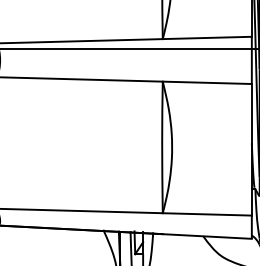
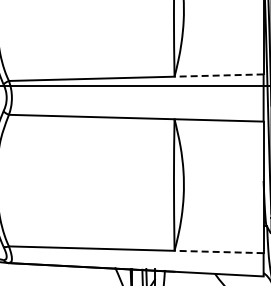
line: (207, 37) -> (219, 75), solid -> dashed
line: (207, 214) -> (219, 252), solid -> dashed

